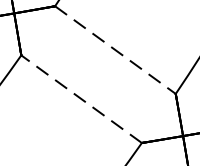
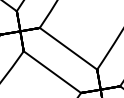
line: (115, 51) -> (68, 49), dashed -> solid
line: (81, 97) -> (52, 71), dashed -> solid

